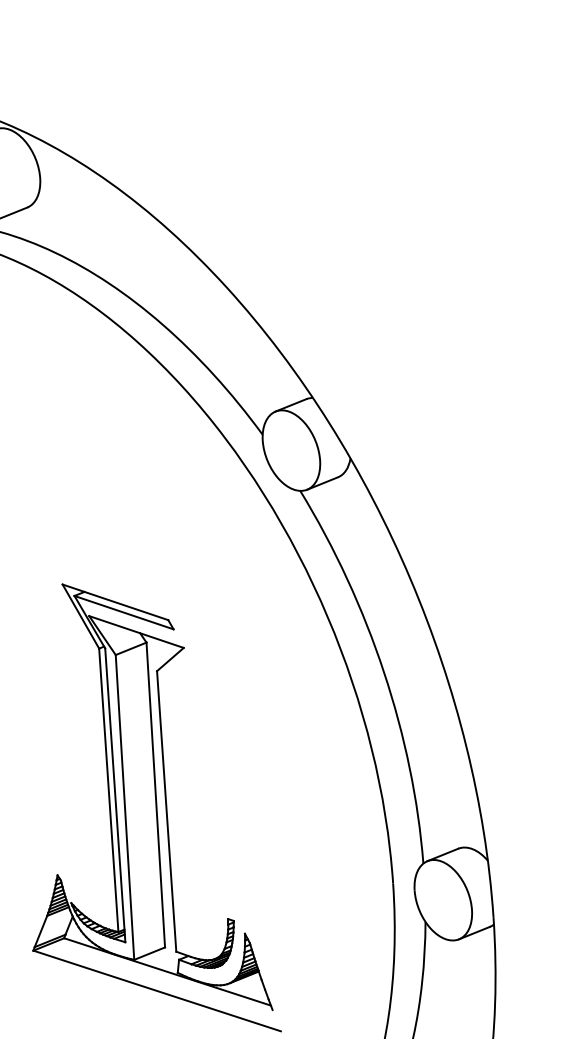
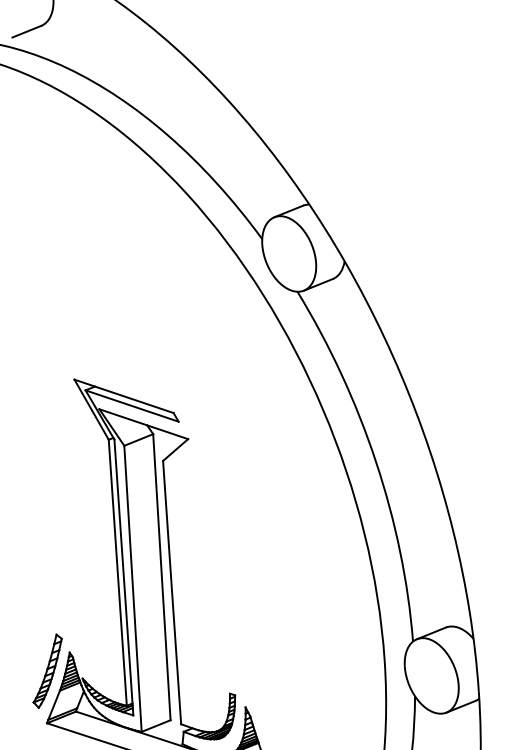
part: (34, 895) -> (48, 671), added

